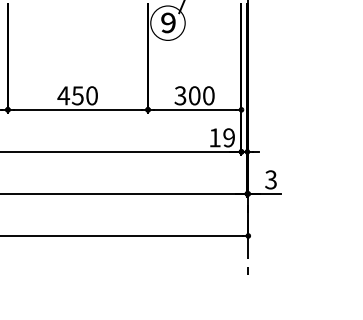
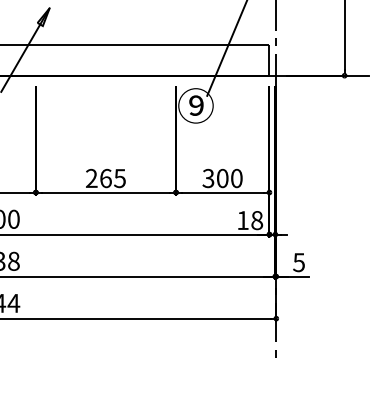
text: (77, 95) -> (105, 178), 450 -> 265
text: (229, 137) -> (257, 220), 19 -> 18
text: (270, 179) -> (298, 262), 3 -> 5

